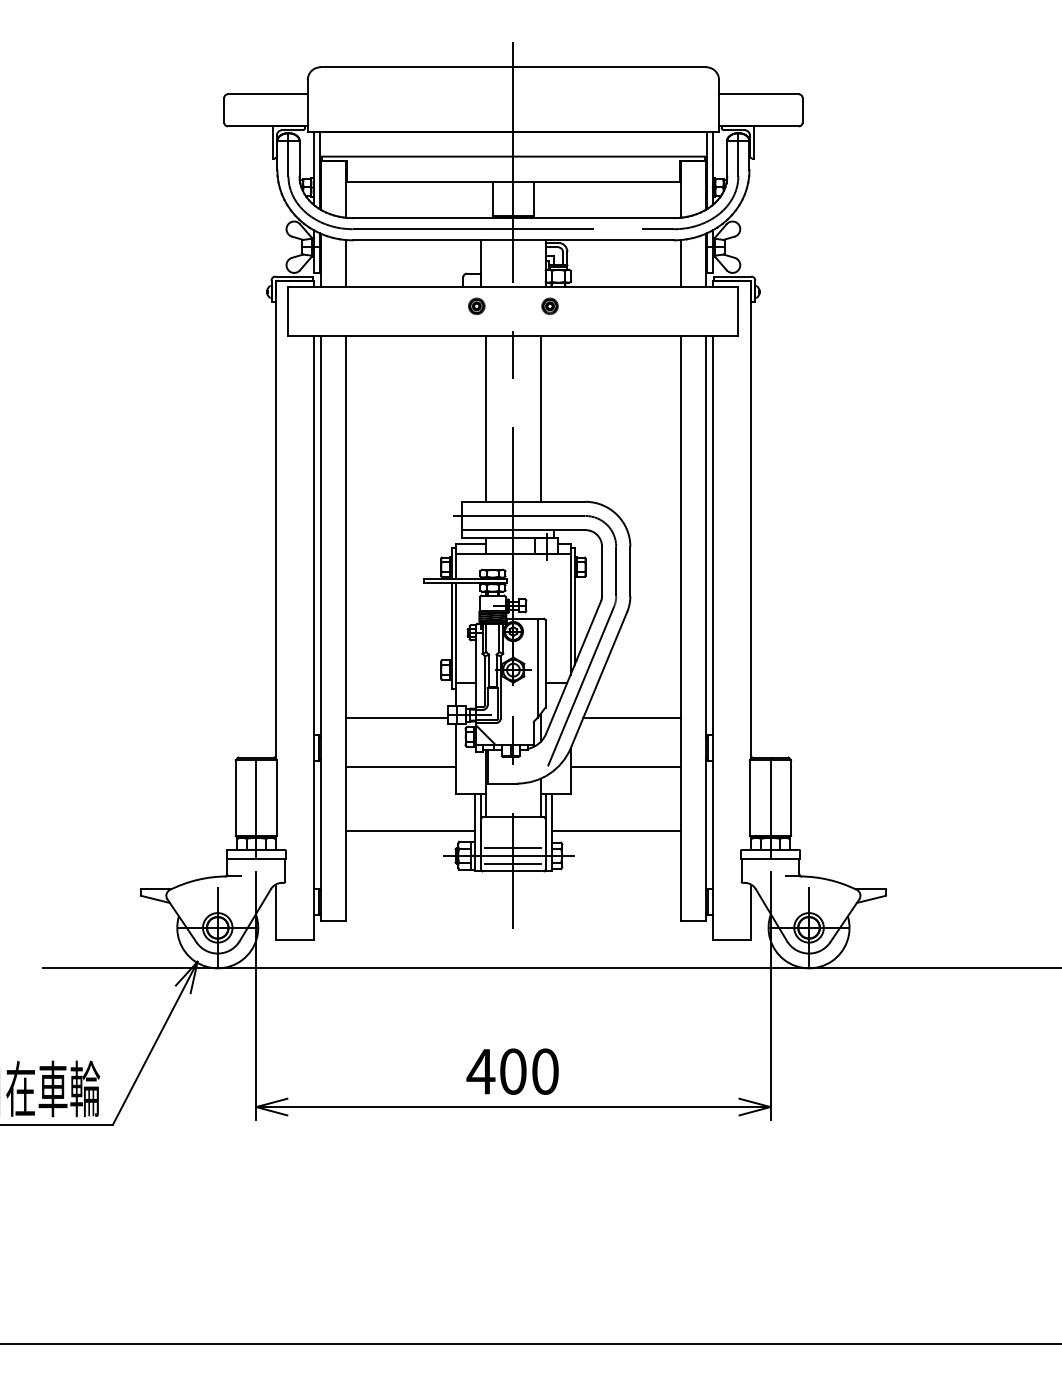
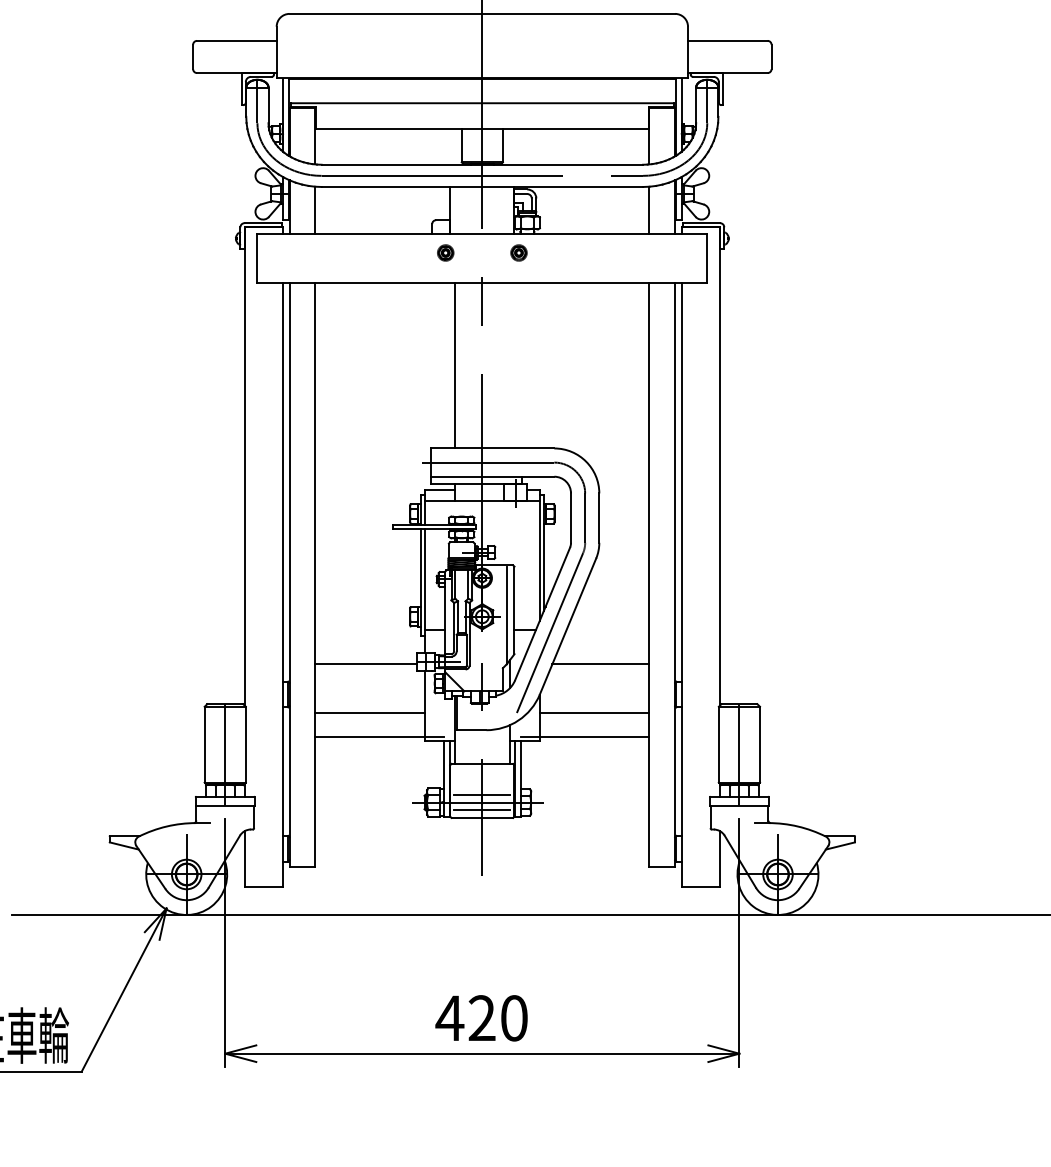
line: (540, 418) -> (509, 365), removed
line: (410, 830) -> (379, 737), moved
line: (615, 830) -> (584, 737), moved
text: (512, 1071) -> (481, 1018), 400 -> 420

